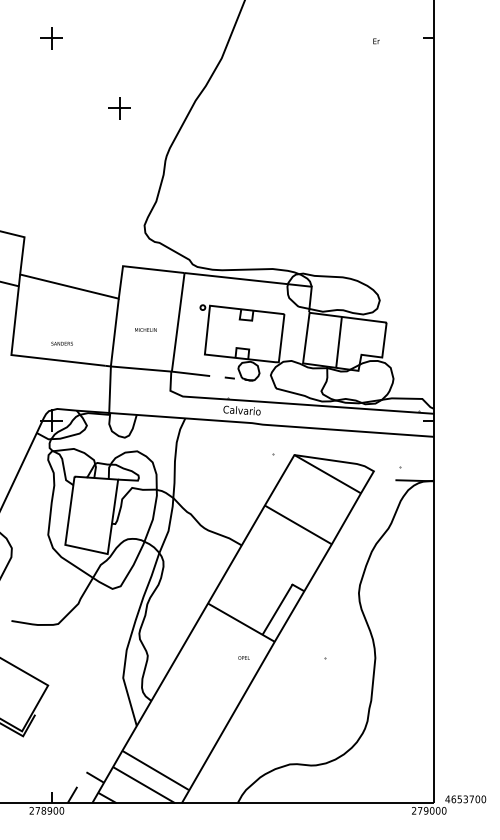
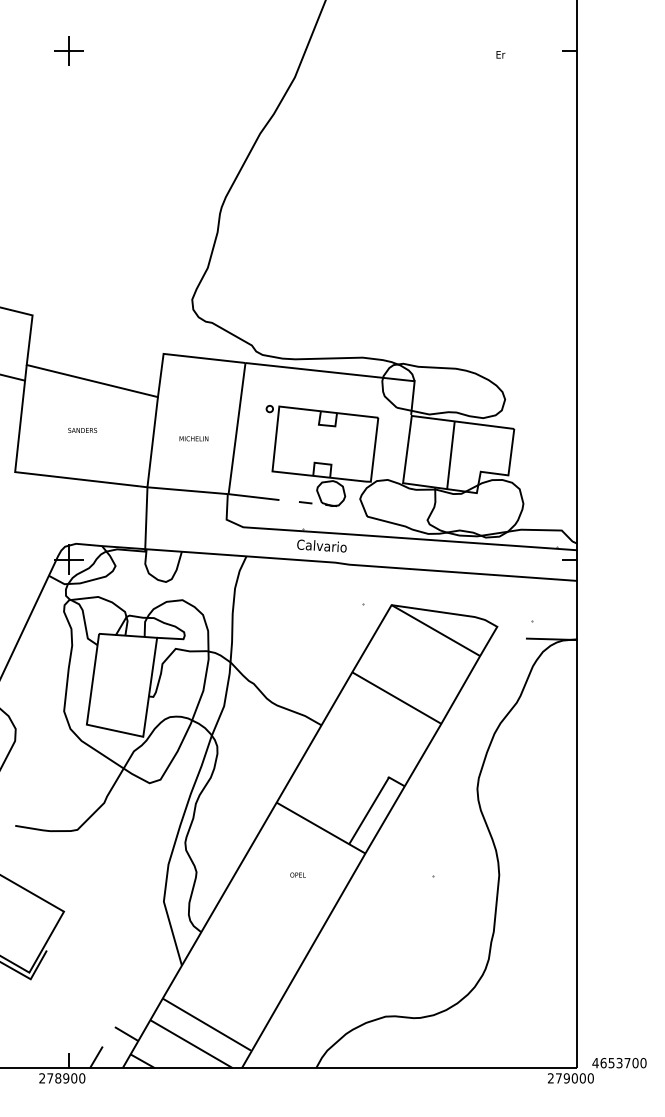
part: (119, 108) -> (158, 144), removed
text: (61, 343) -> (81, 430), moved
text: (243, 657) -> (297, 874), moved

